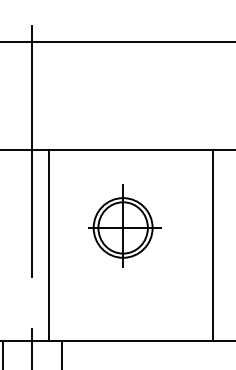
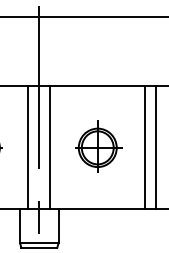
part: (124, 225) -> (98, 146), moved
line: (15, 244) -> (28, 147), added
line: (197, 244) -> (145, 147), added

